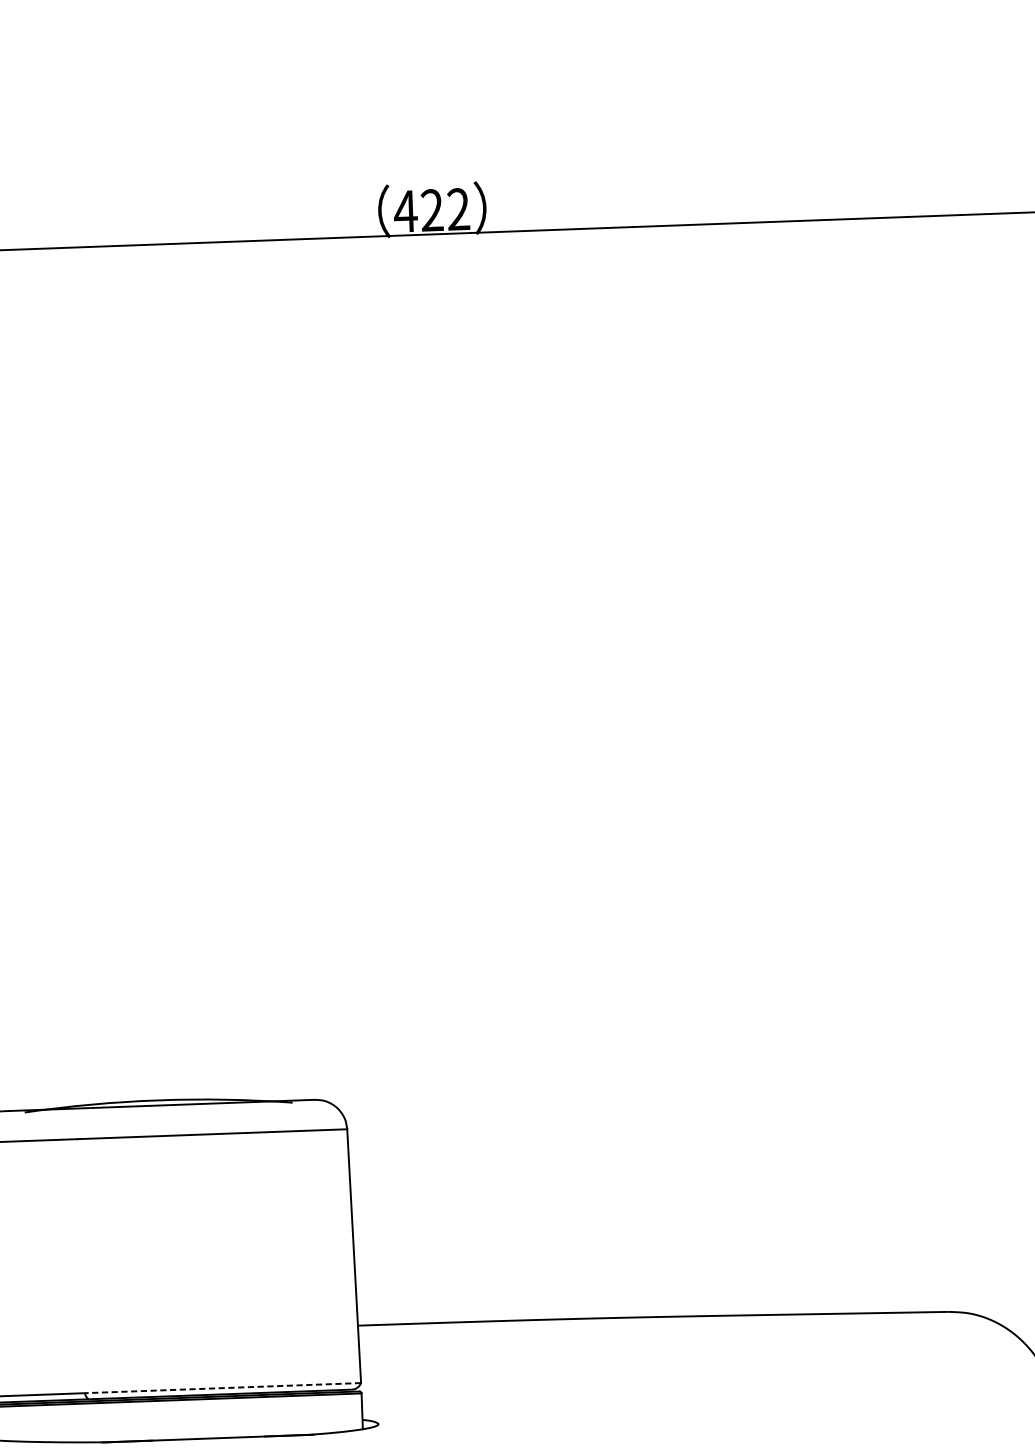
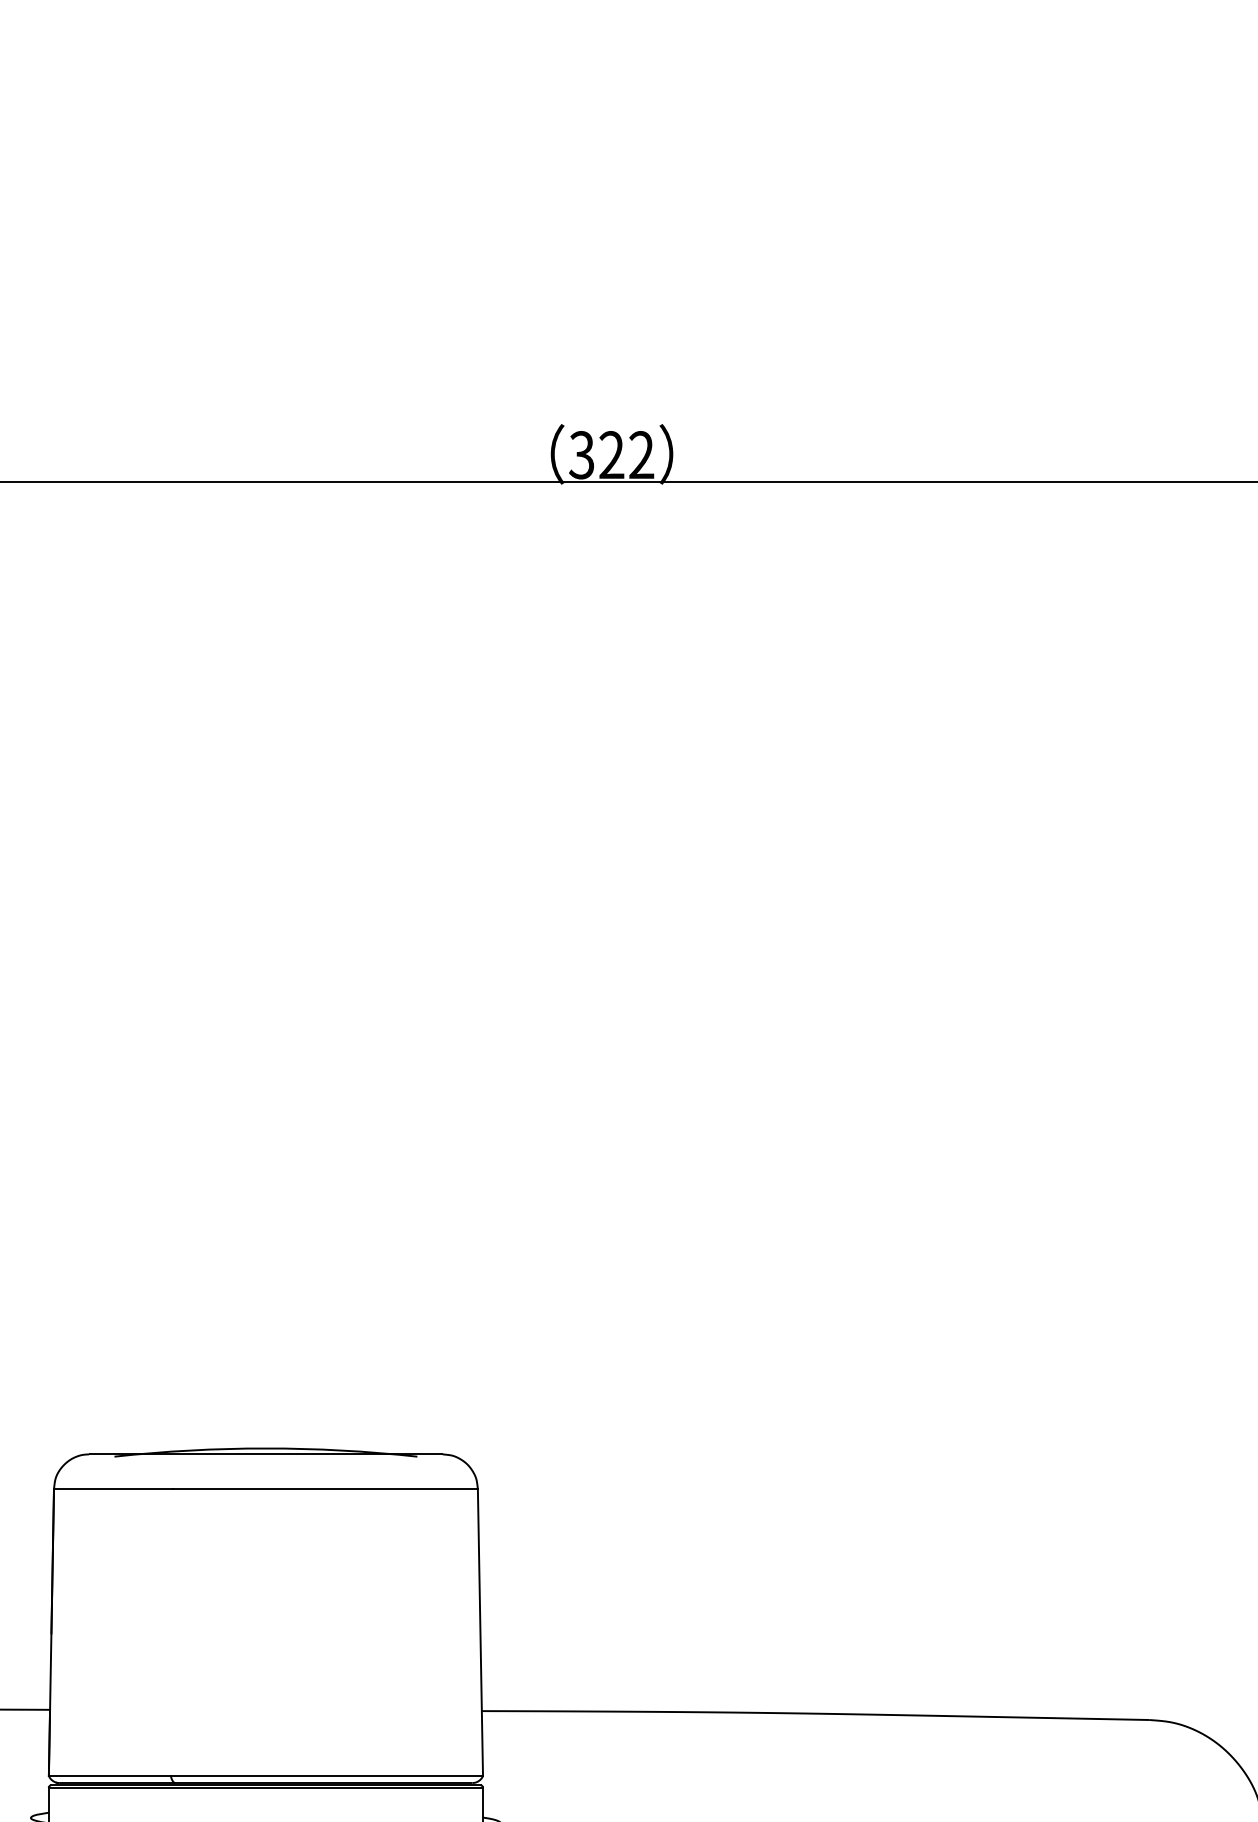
text: (405, 211) -> (581, 455), 422 -> 322
line: (222, 1388) -> (326, 1776), dashed -> solid

